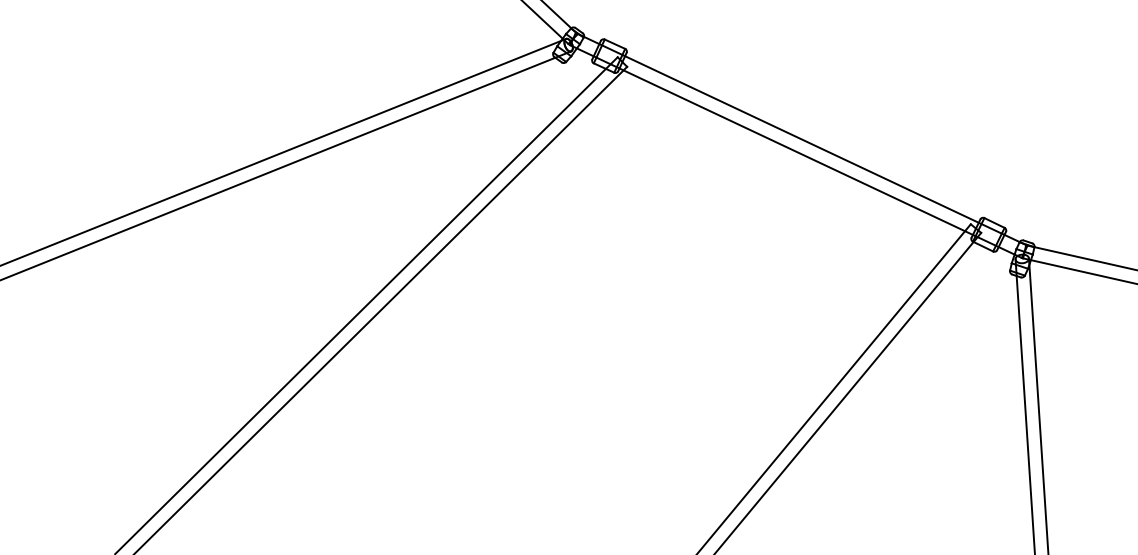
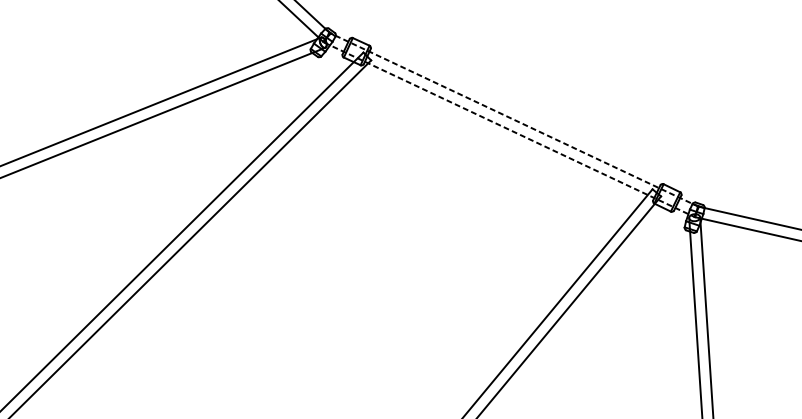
line: (801, 139) -> (513, 119), solid -> dashed
line: (795, 151) -> (509, 129), solid -> dashed

